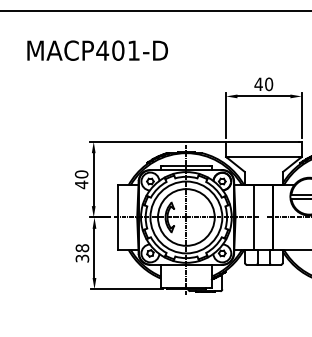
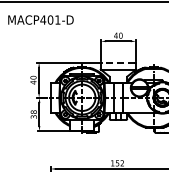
line: (261, 141) -> (117, 62), solid -> dashed

